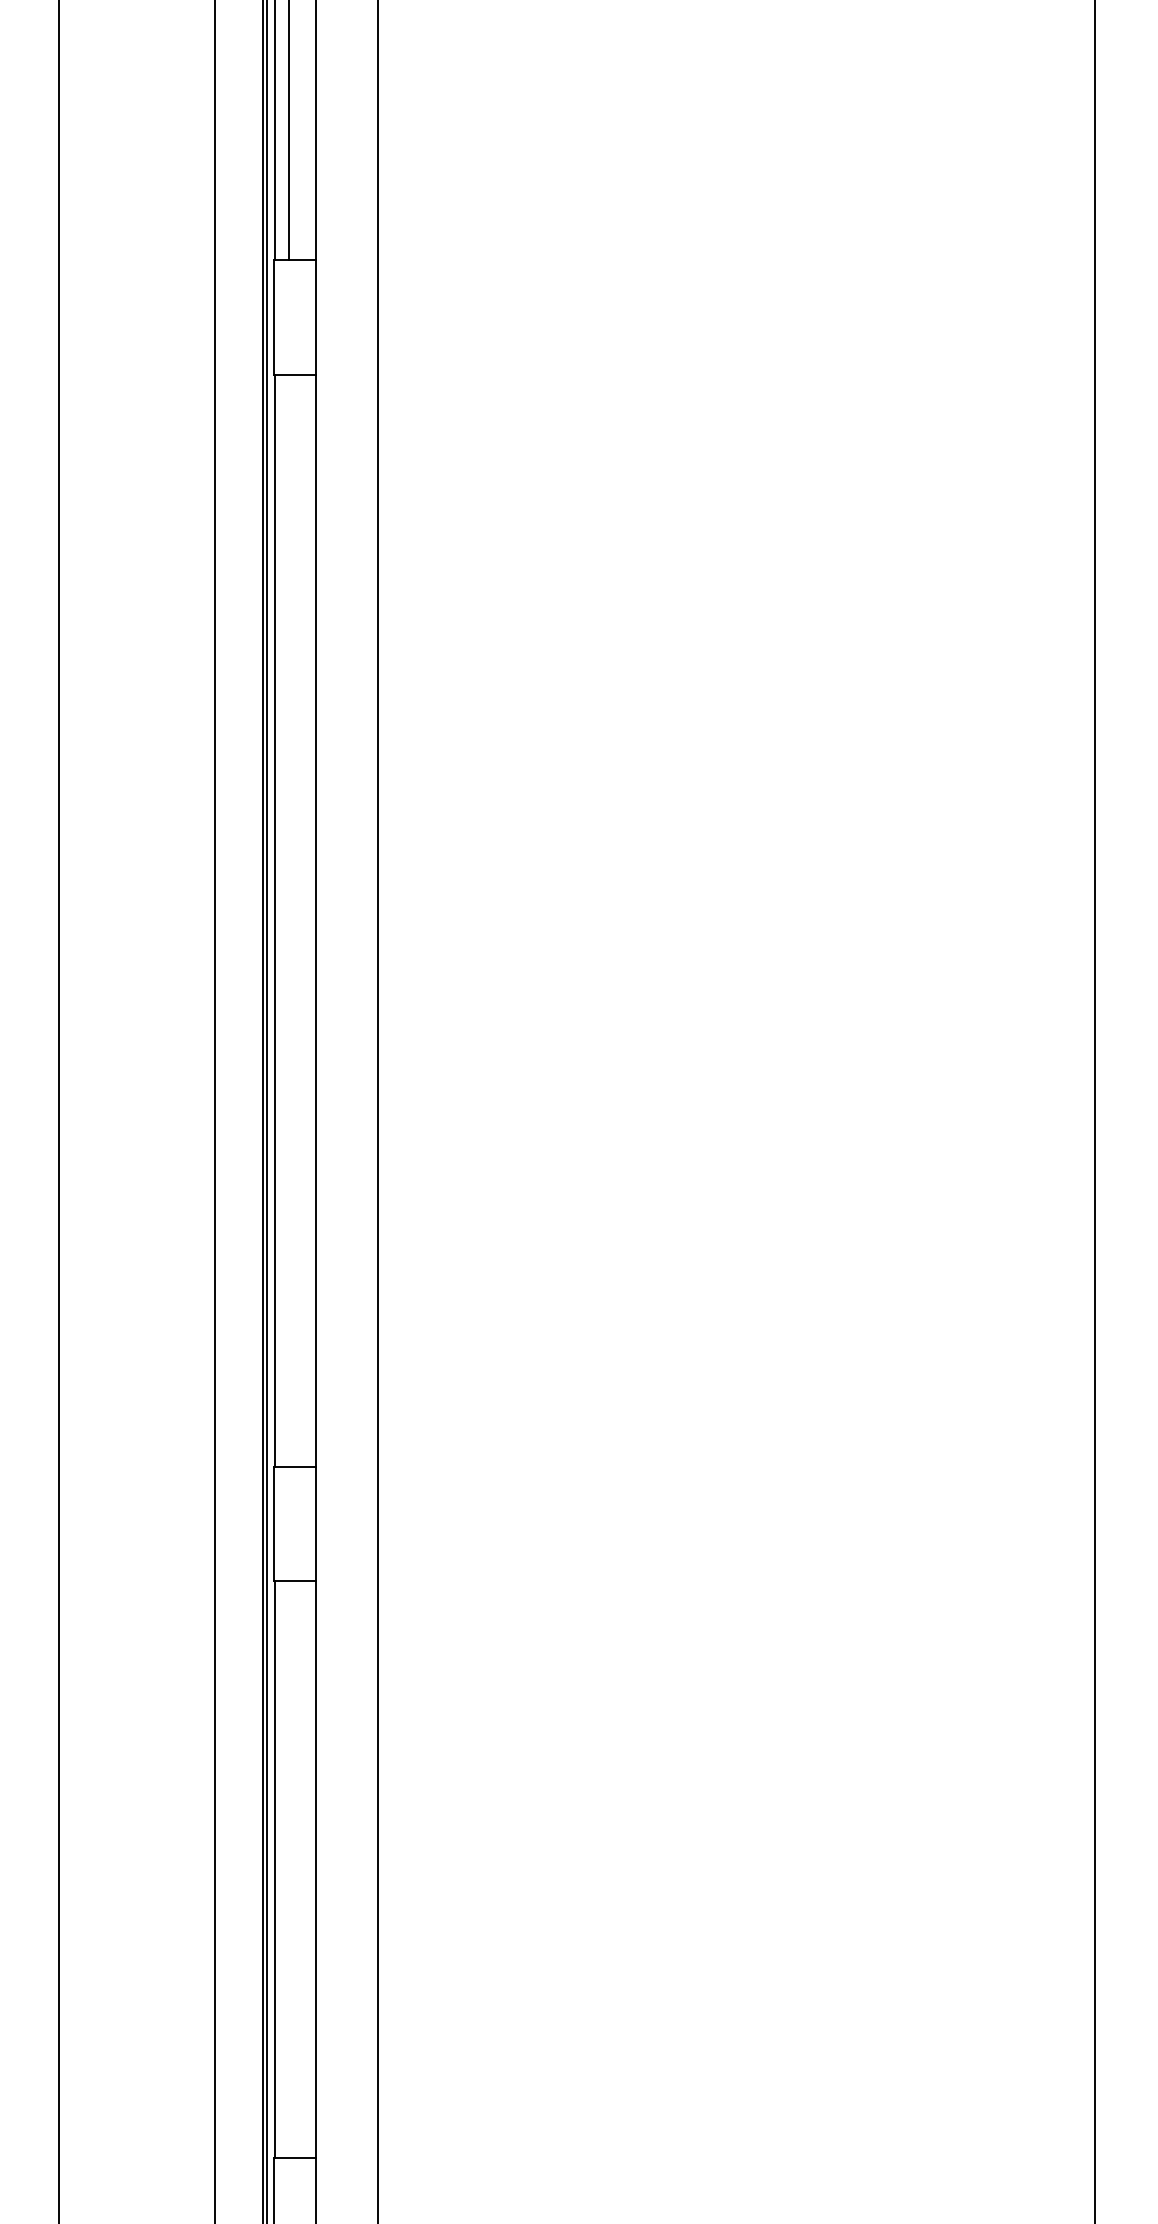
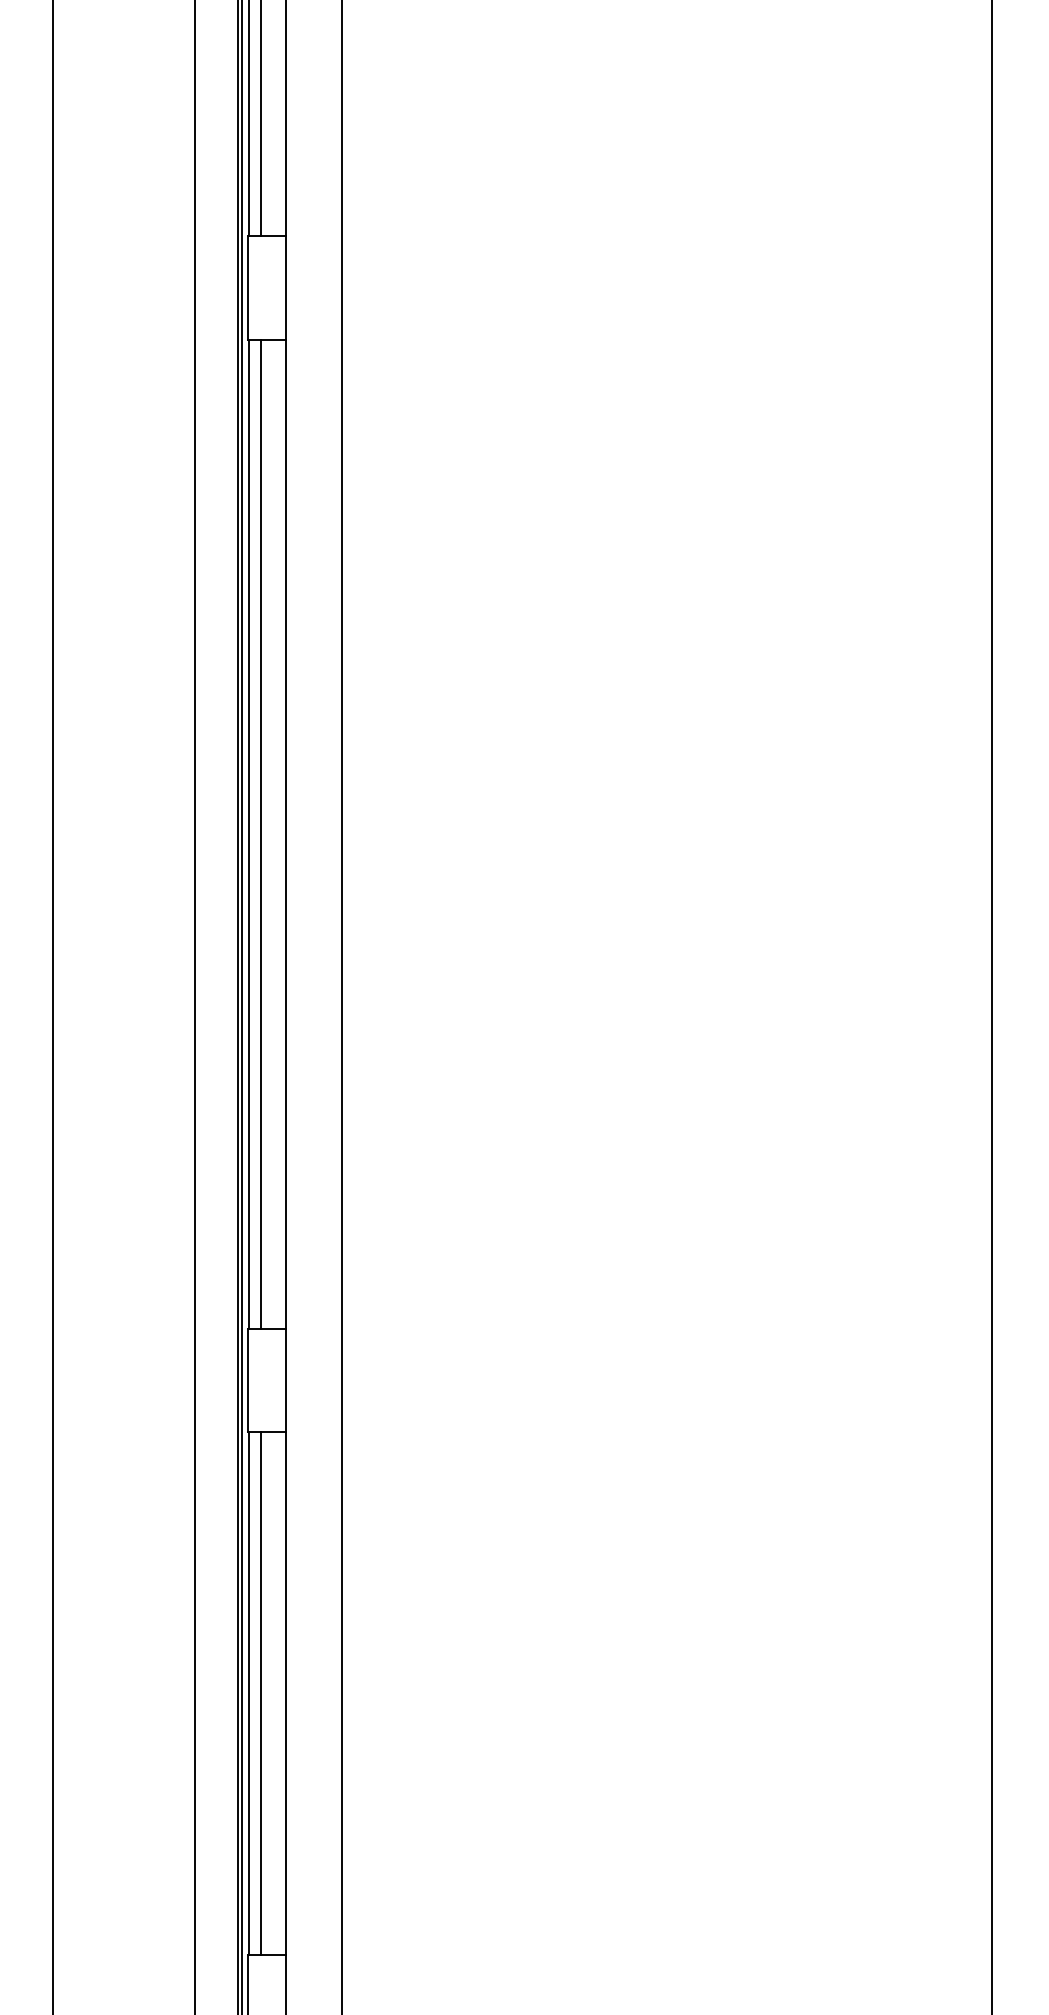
line: (288, 919) -> (261, 833), added
line: (288, 1869) -> (261, 1693), added

